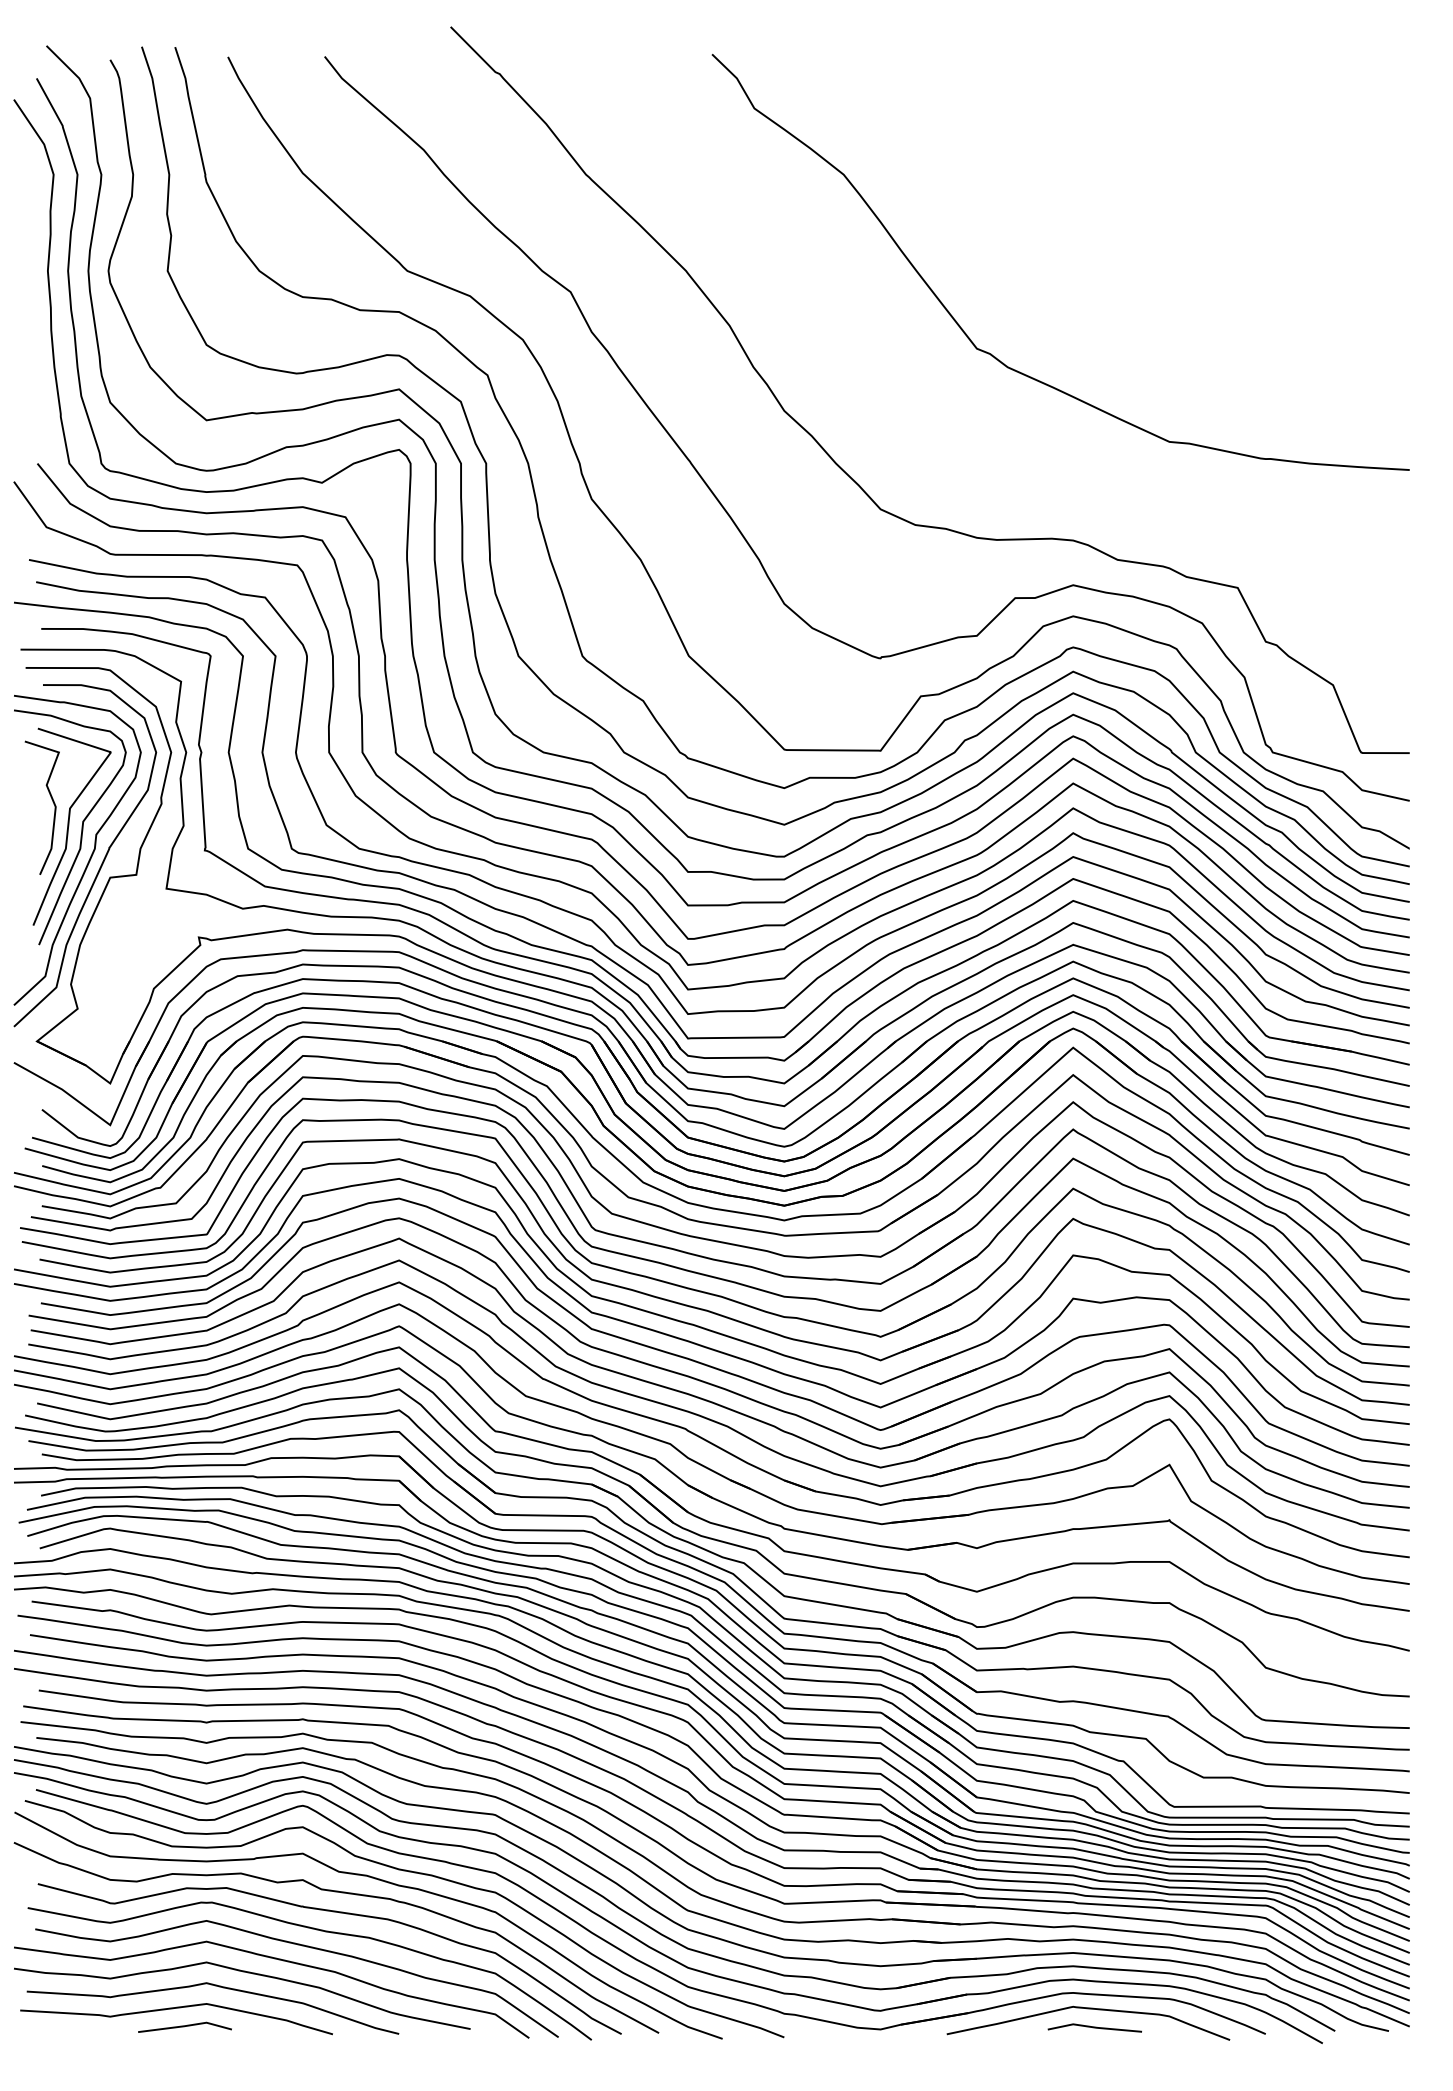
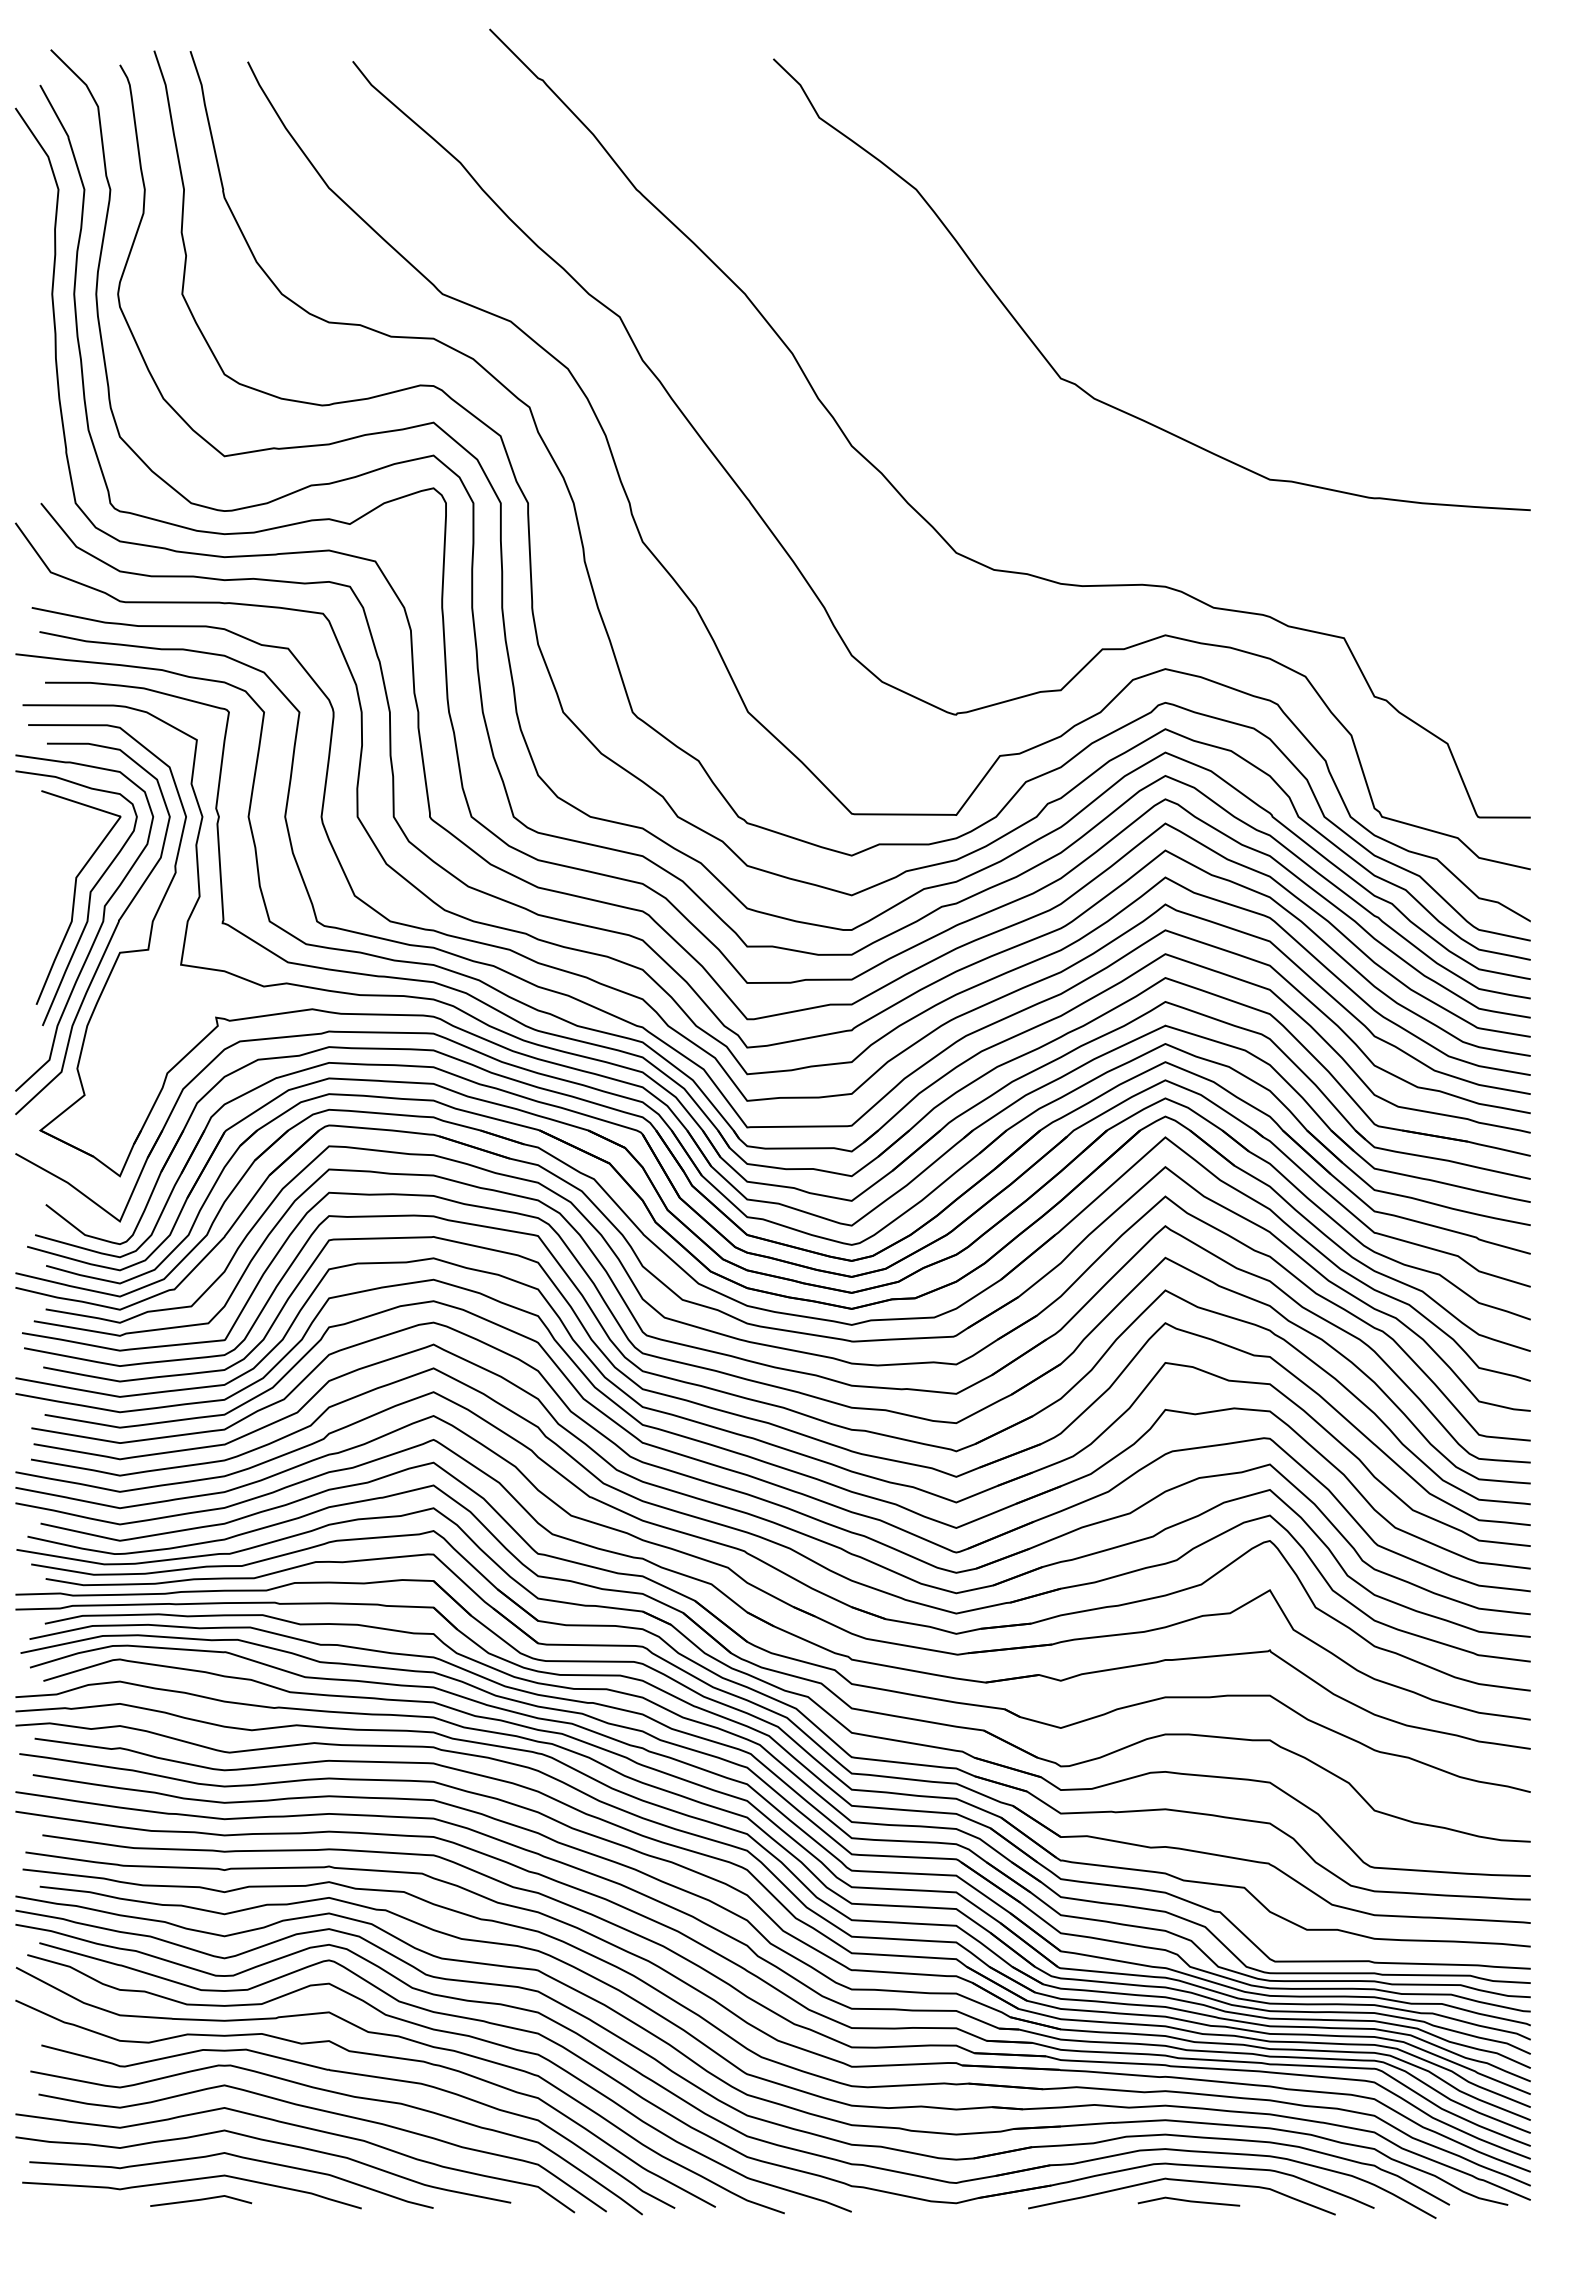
curve: (53, 804) -> (58, 873), removed

